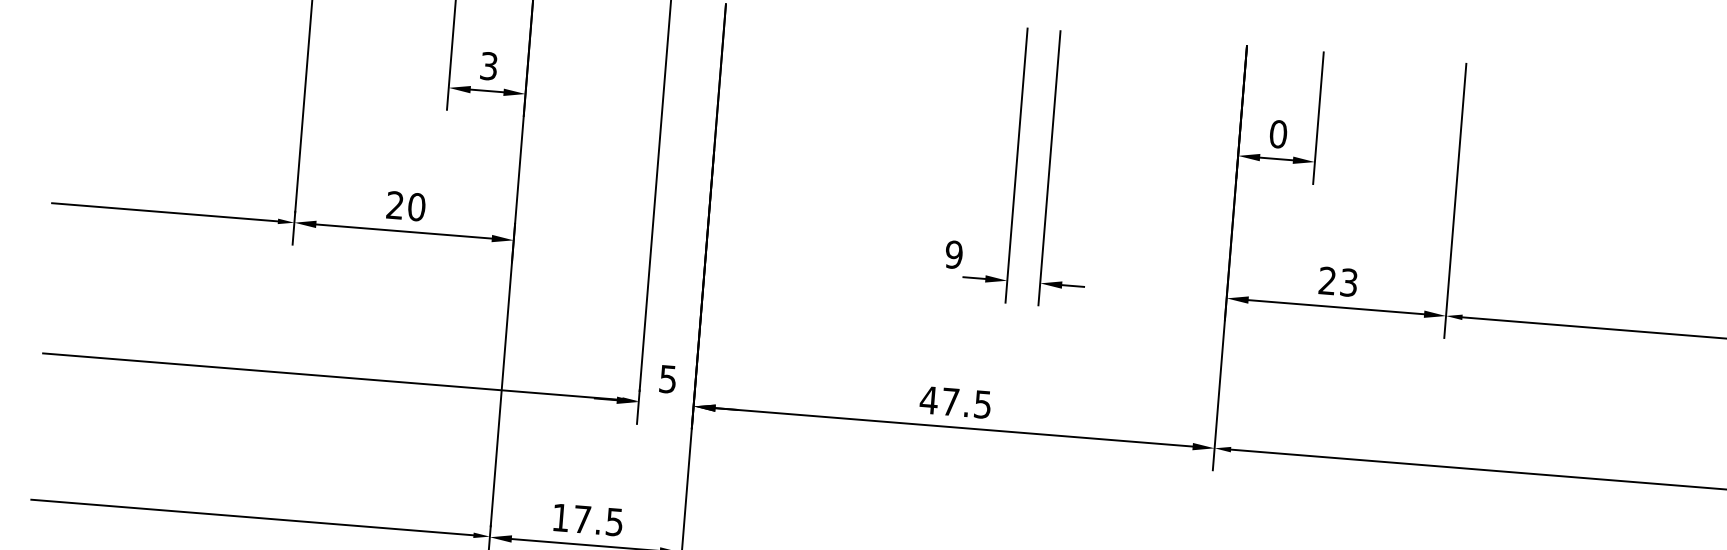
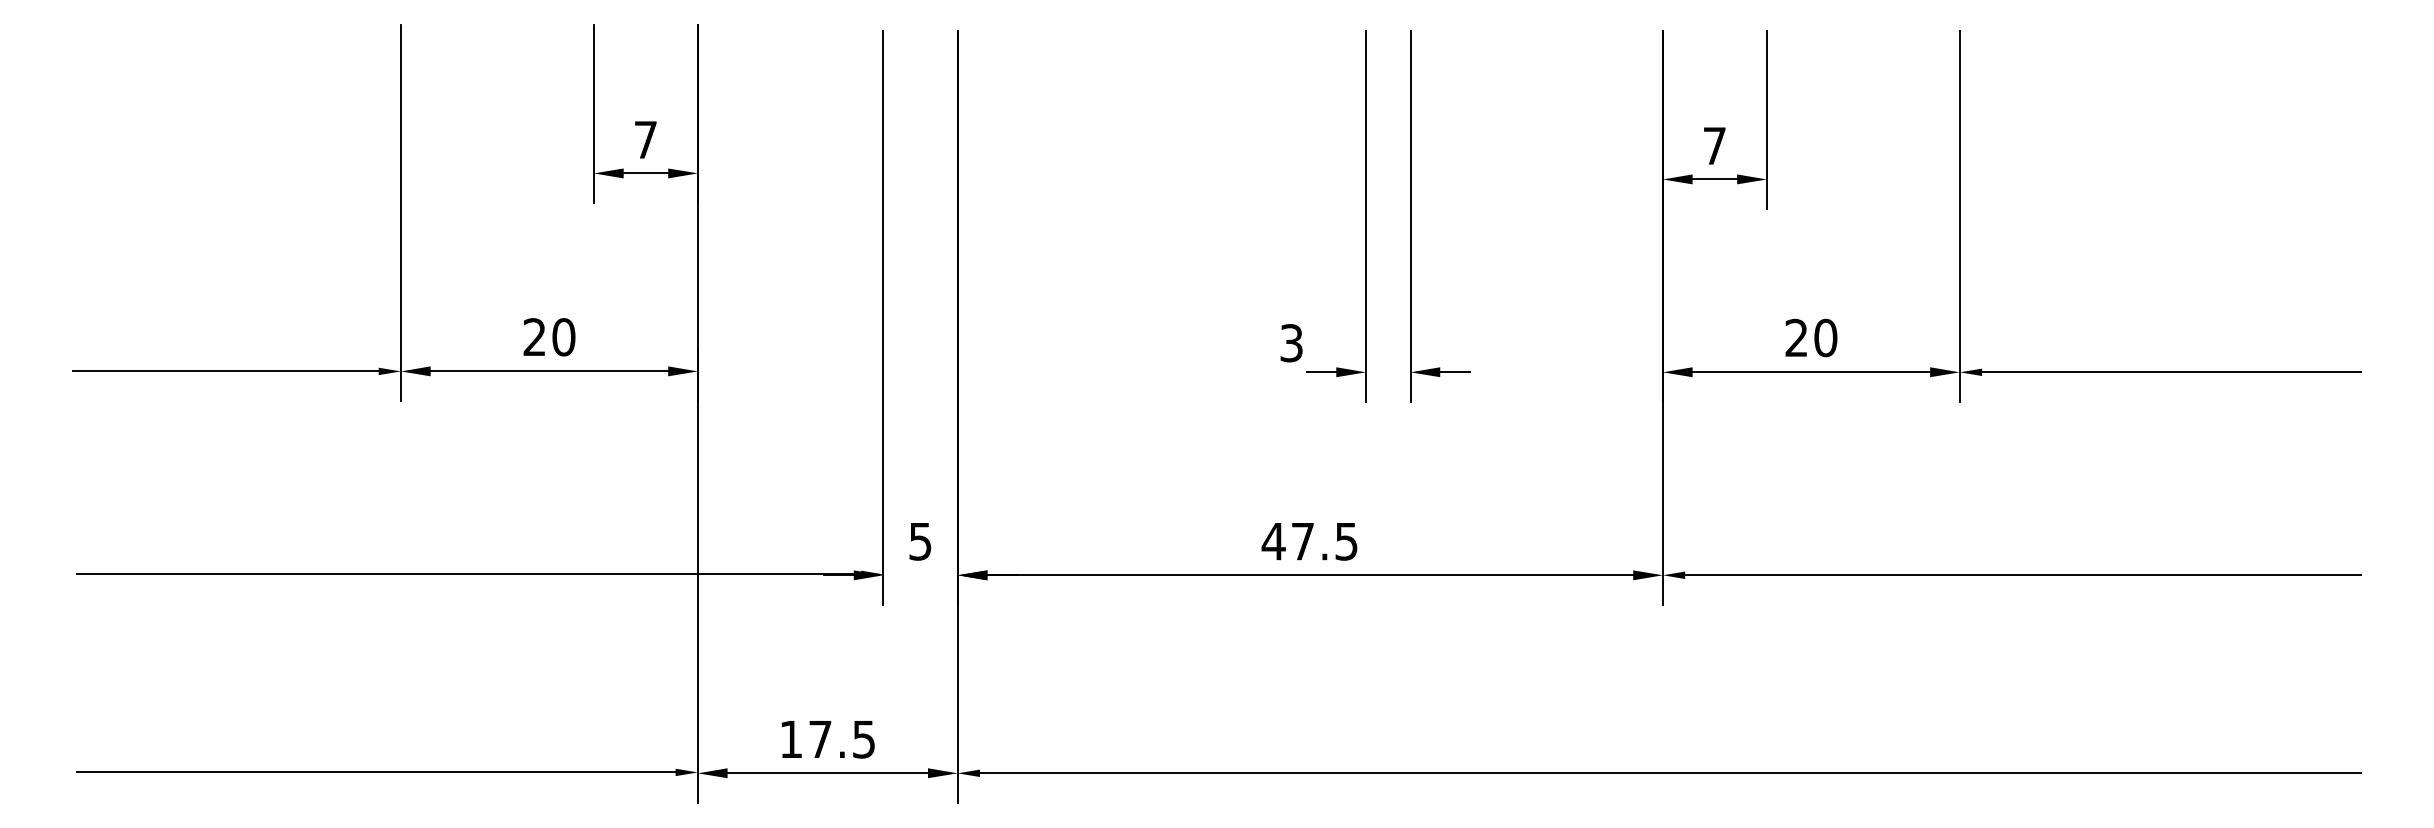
text: (488, 65) -> (645, 139), 3 -> 7
text: (1278, 133) -> (1714, 145), 0 -> 7
text: (953, 255) -> (1291, 343), 9 -> 3
text: (1348, 282) -> (1825, 337), 23 -> 20

